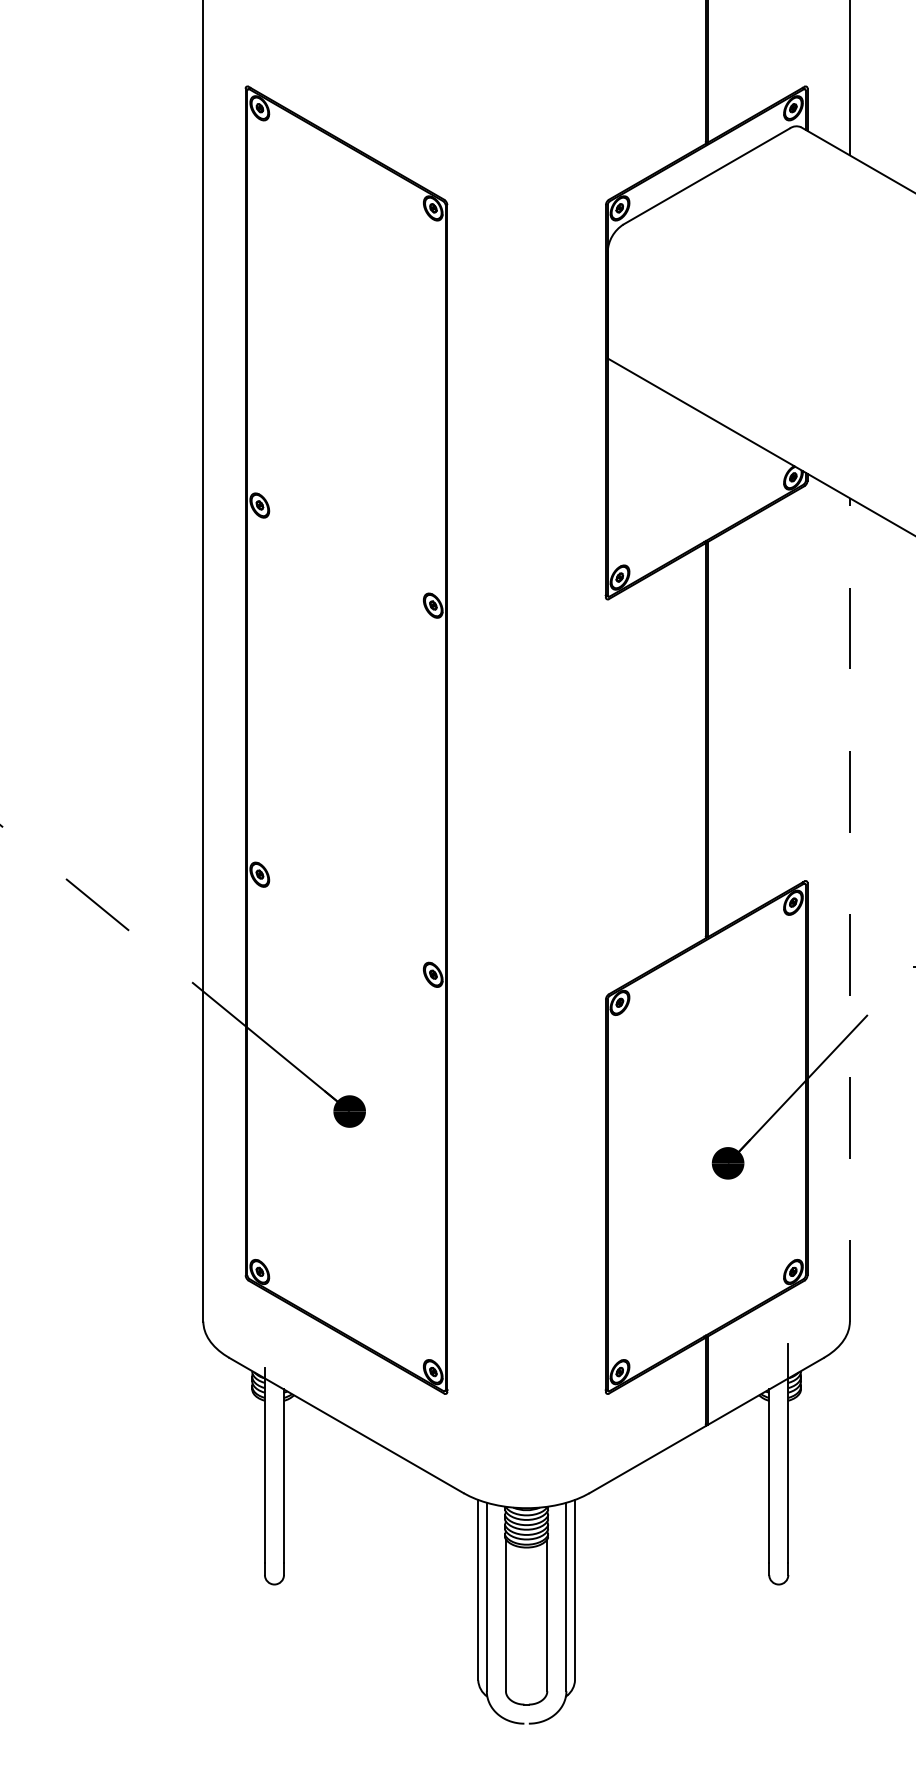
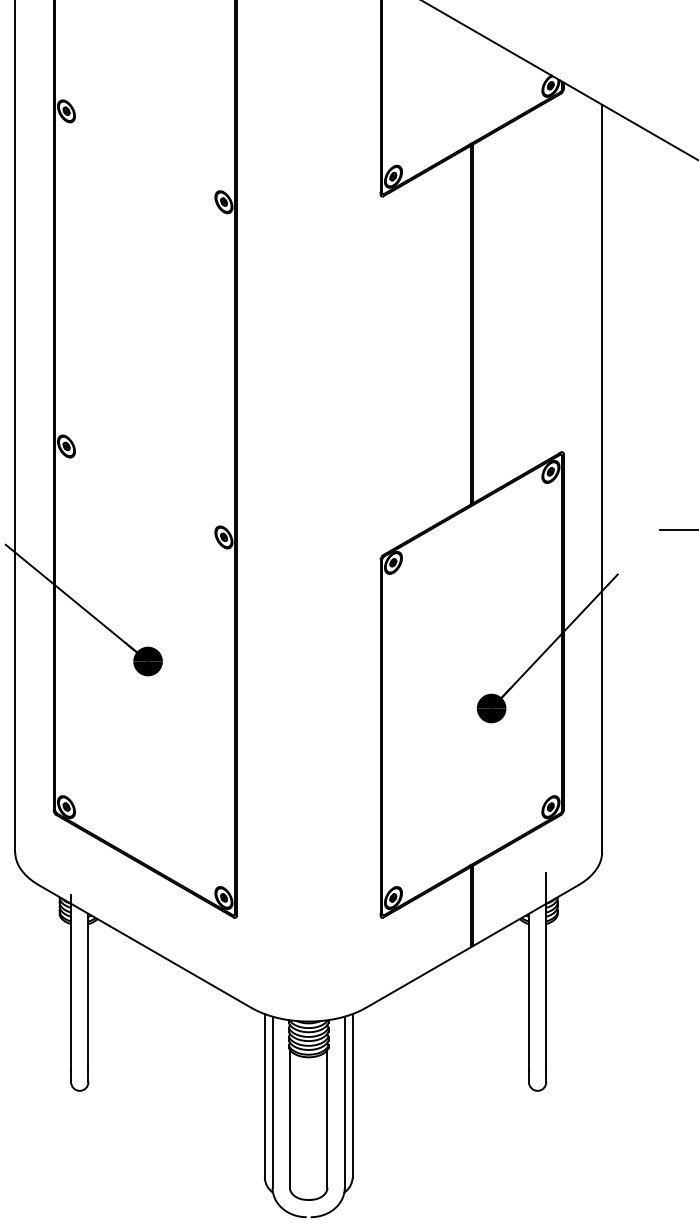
line: (849, 909) -> (601, 478), dashed -> solid

